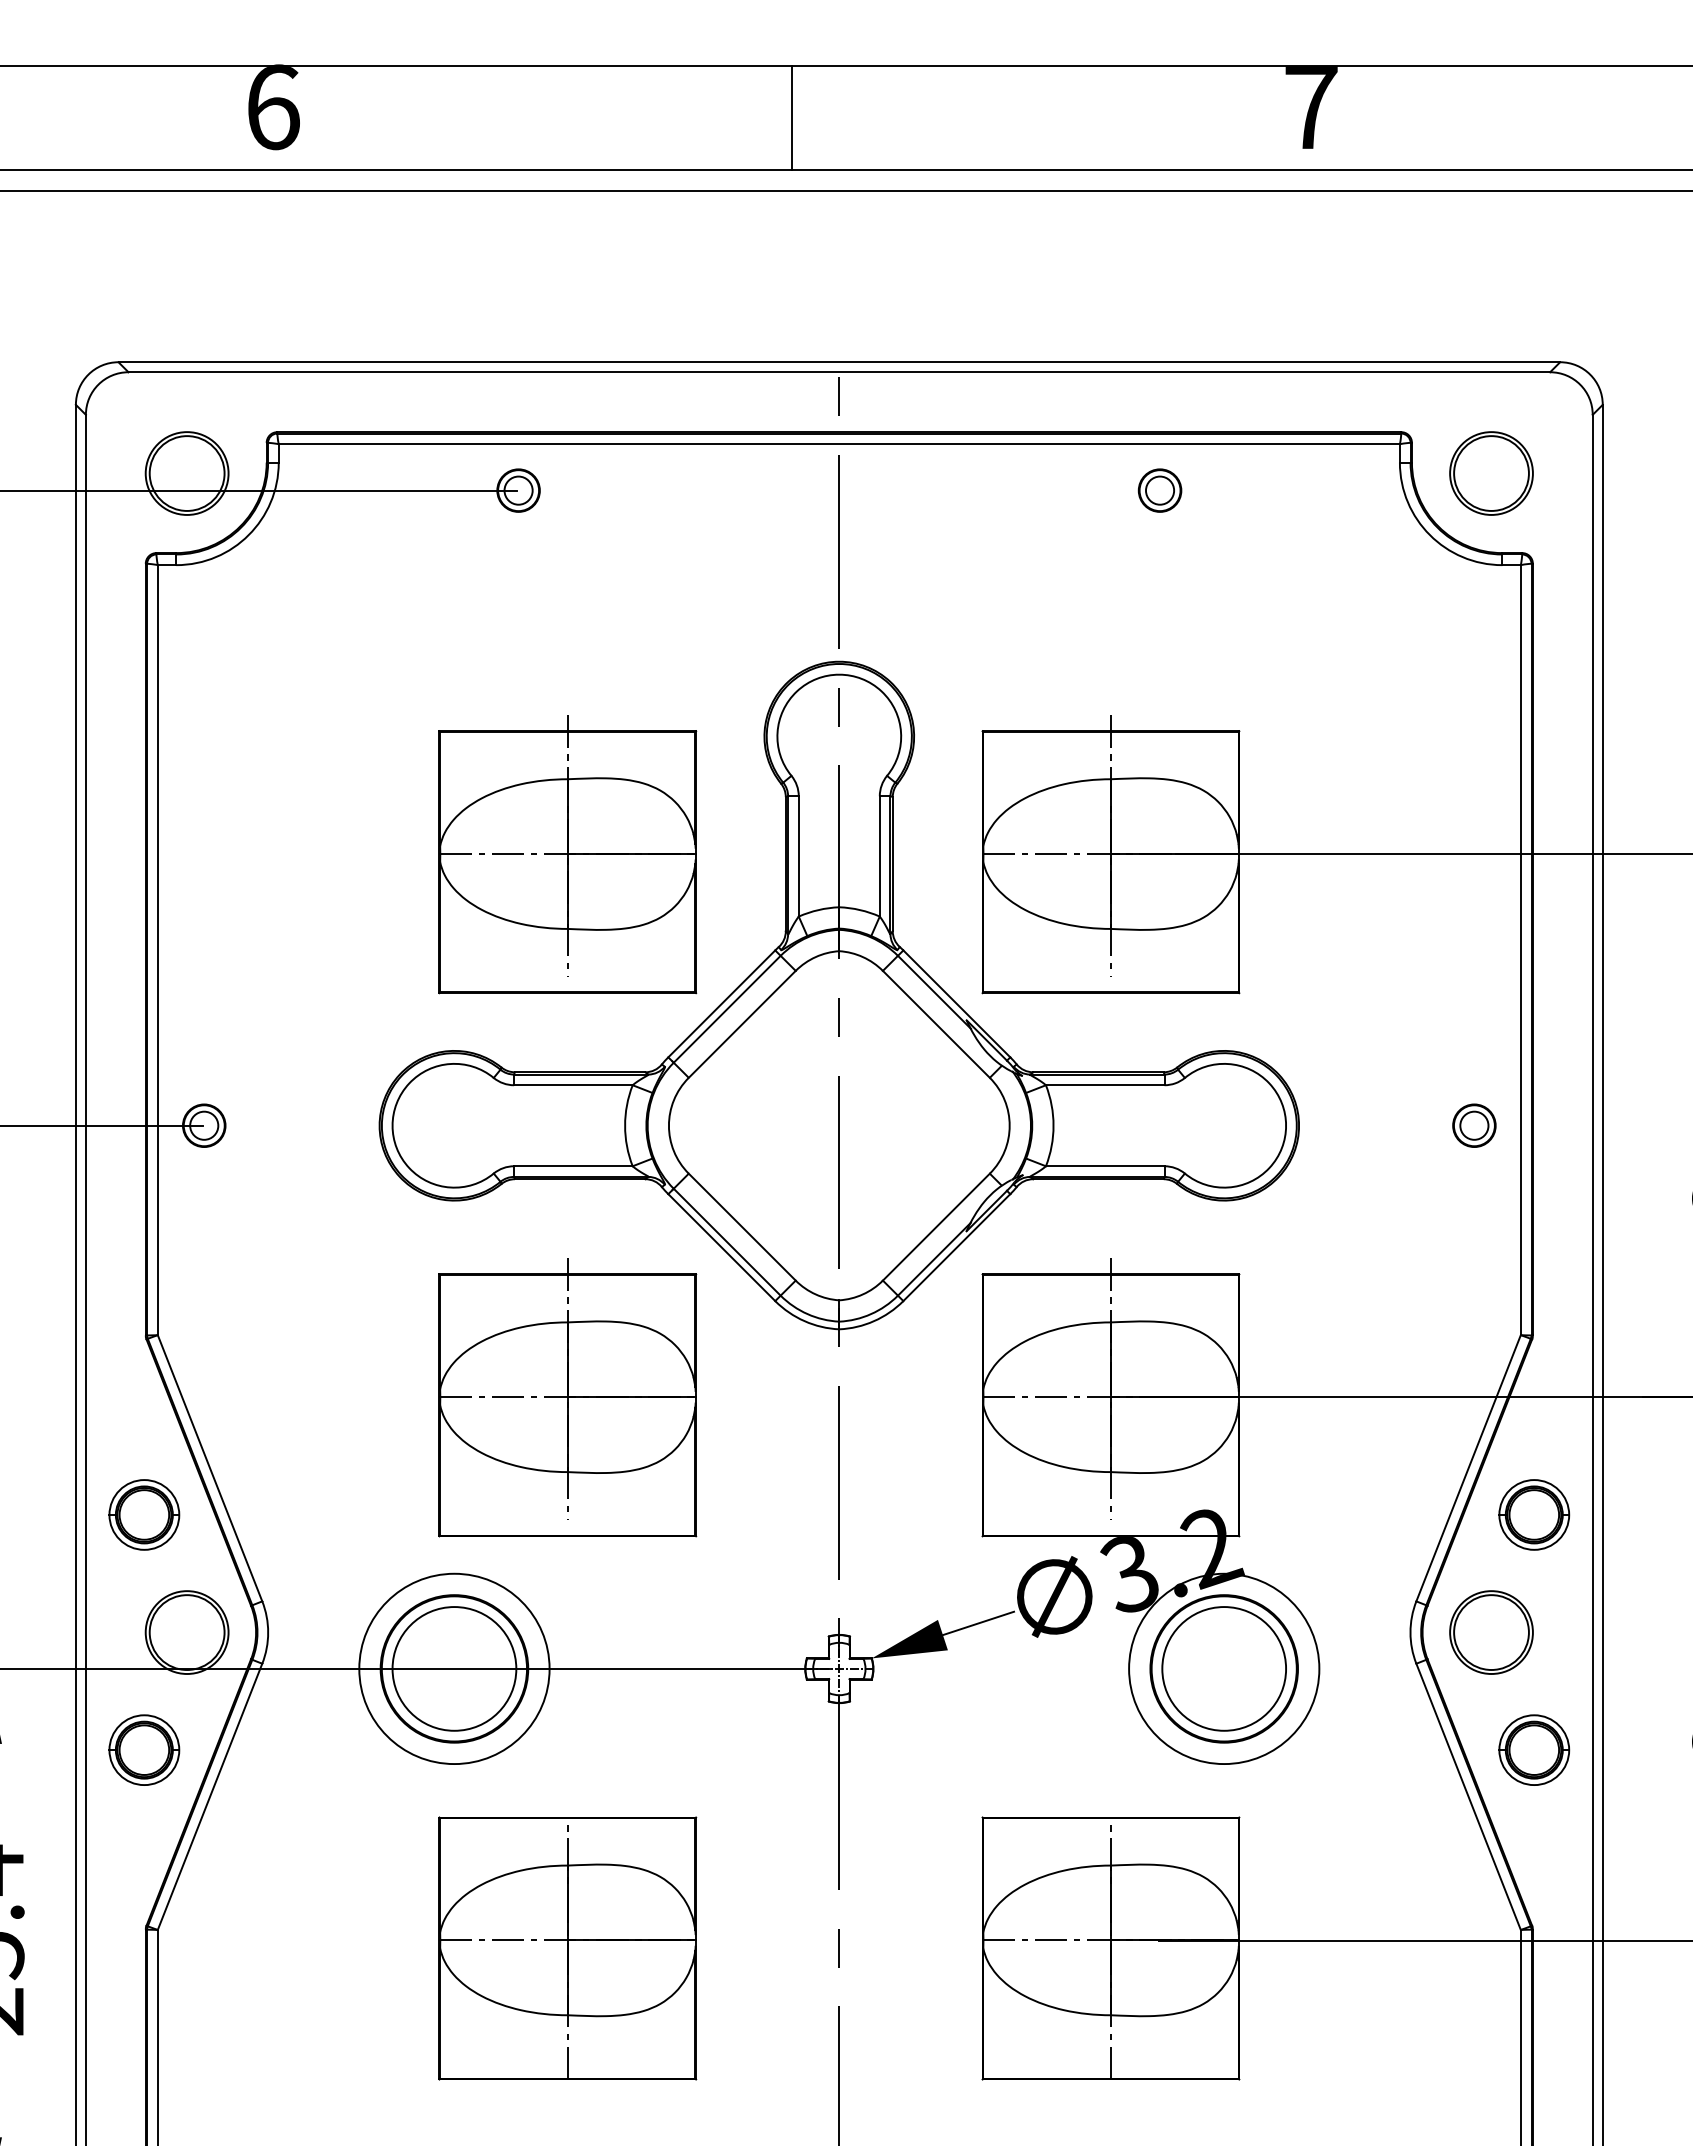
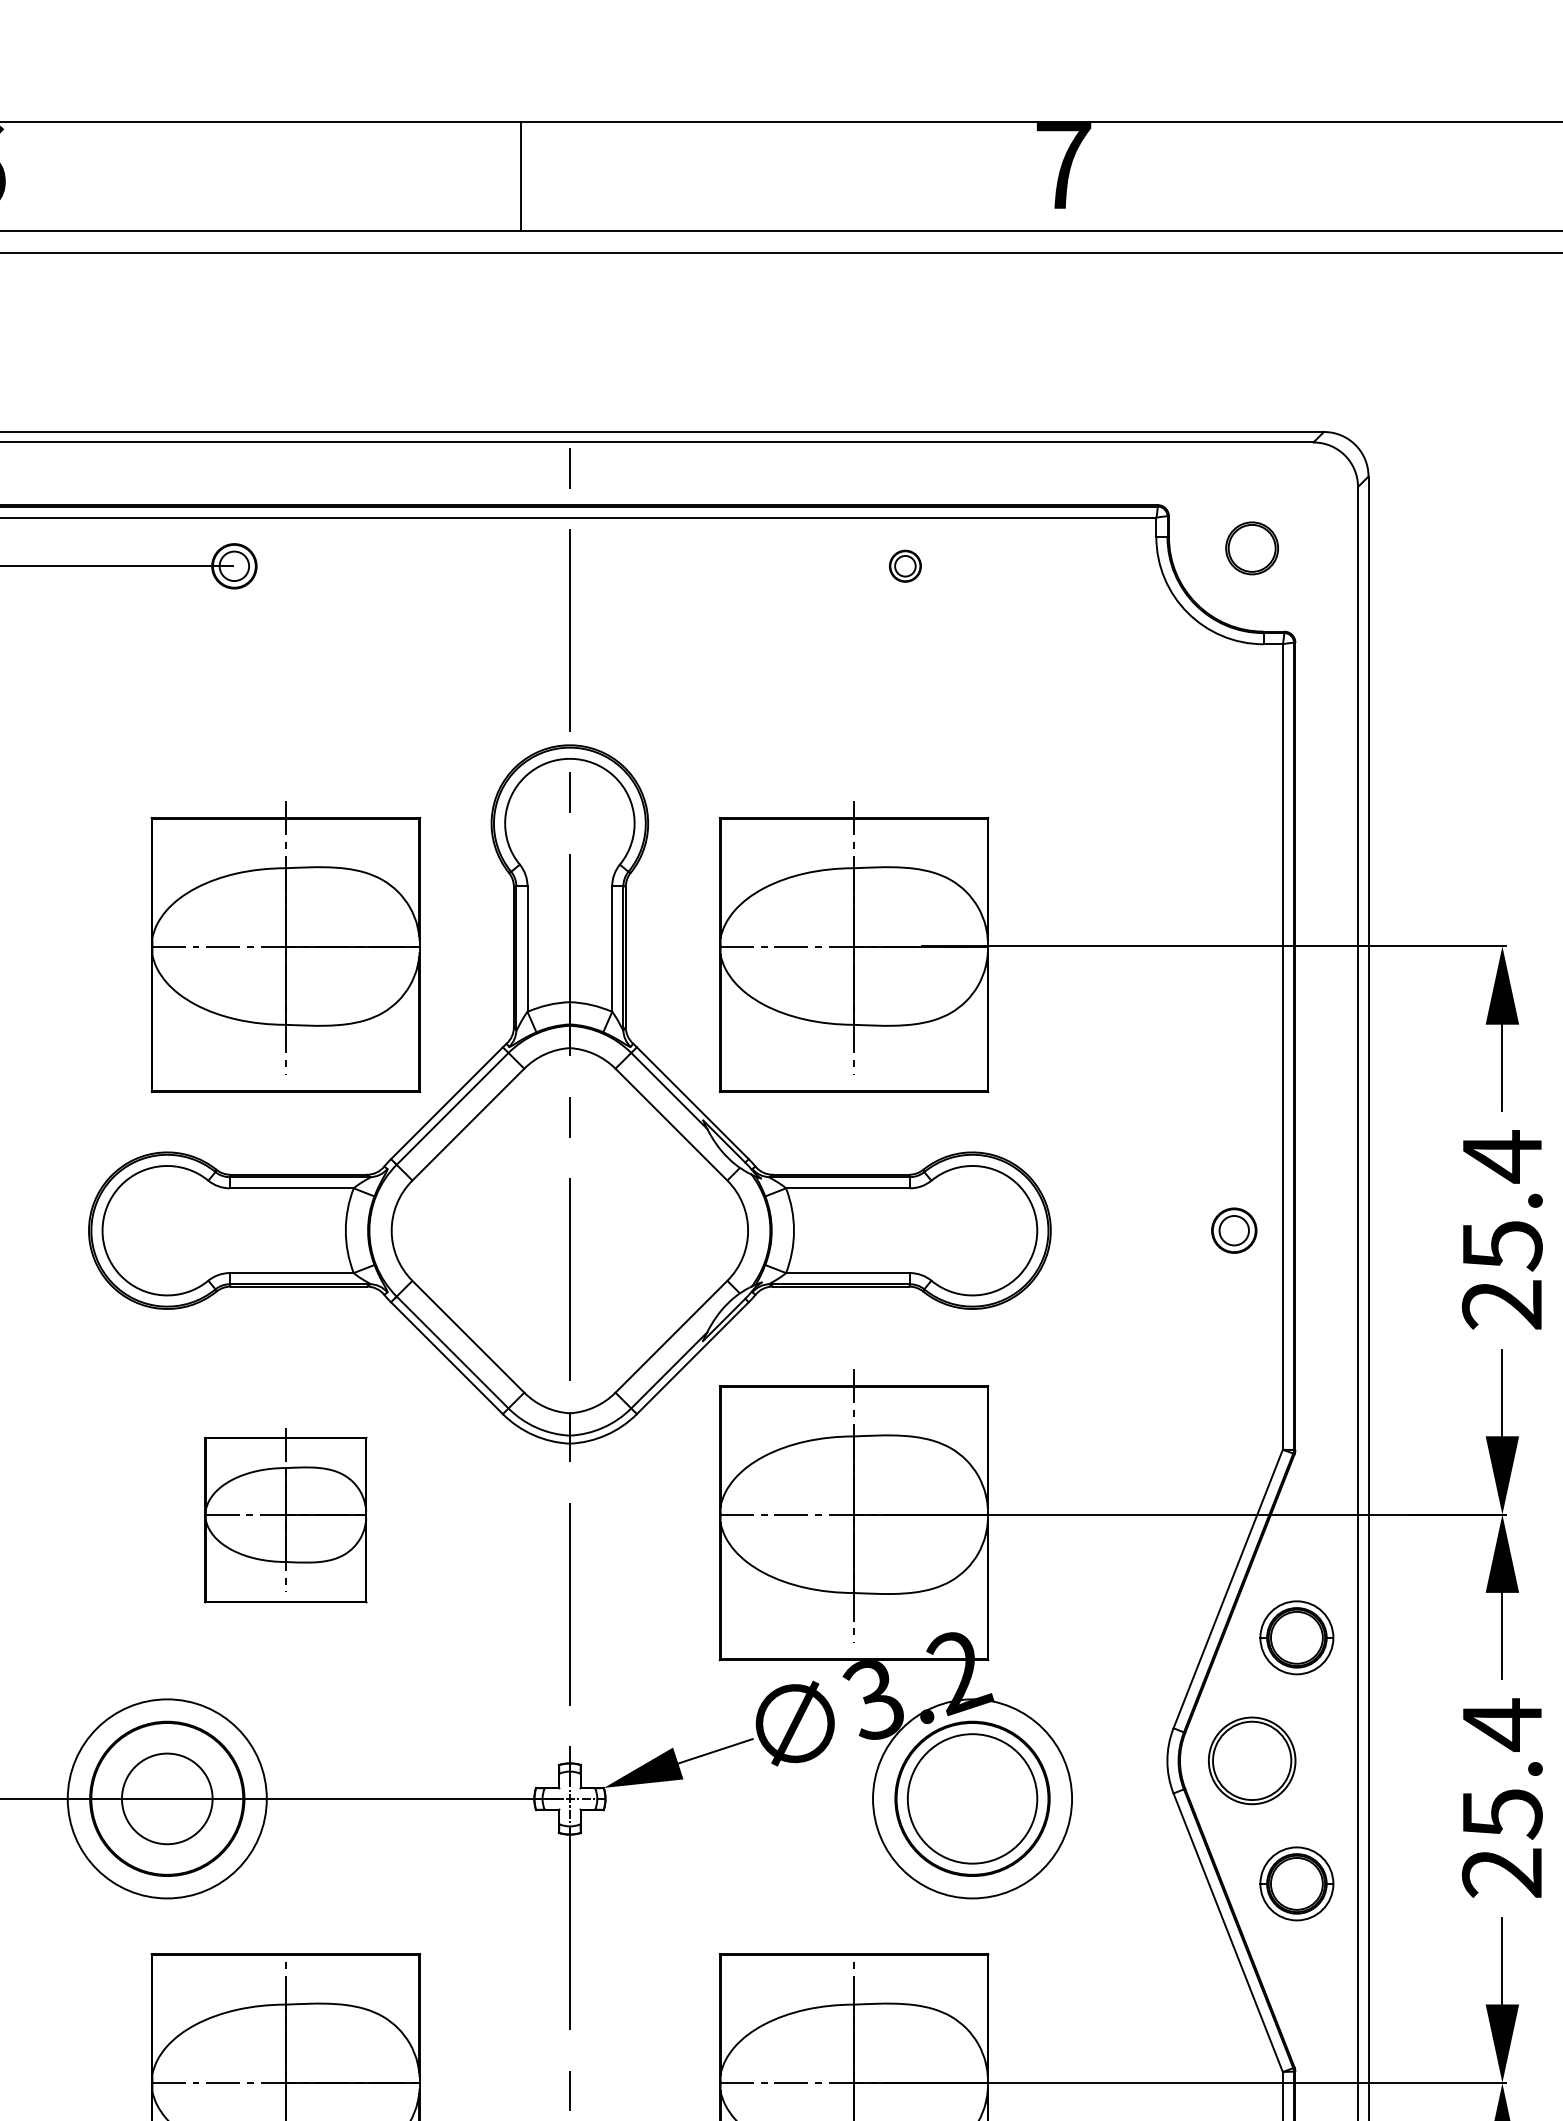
part: (1491, 473) -> (1252, 548), size x0.6
part: (1159, 490) -> (904, 566), size x0.7
part: (567, 1397) -> (285, 1514), size x0.6
circle: (454, 1668) -> (167, 1798), size x0.7

